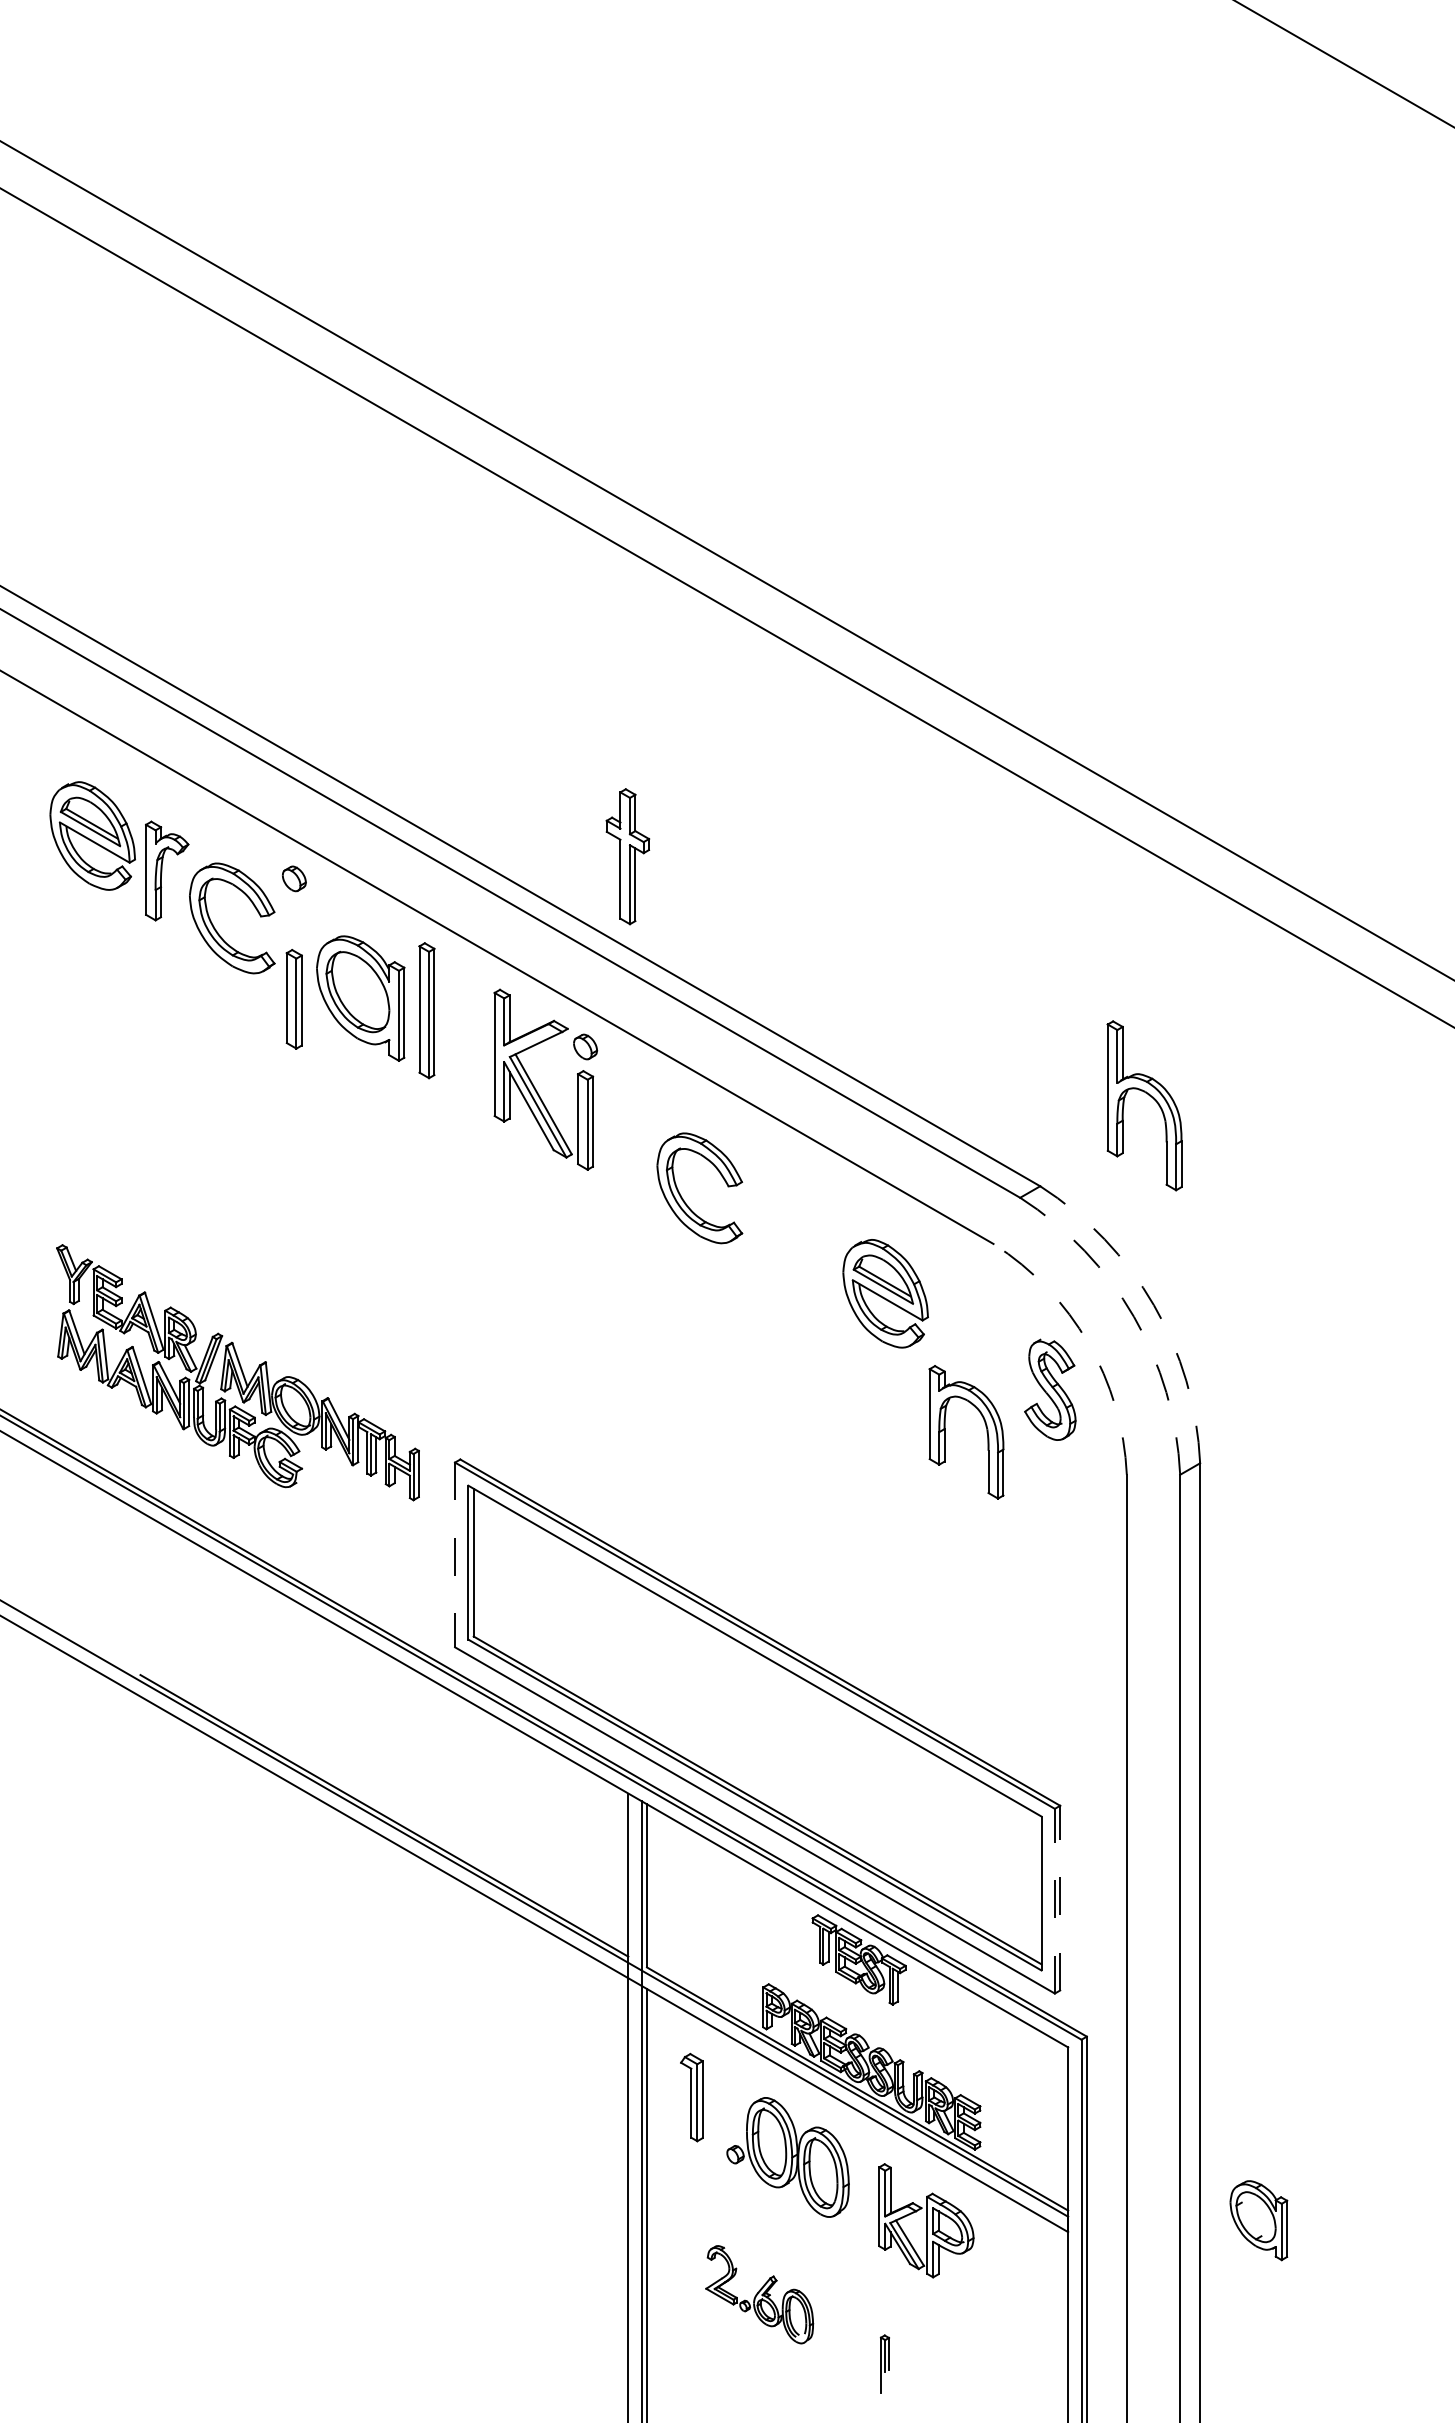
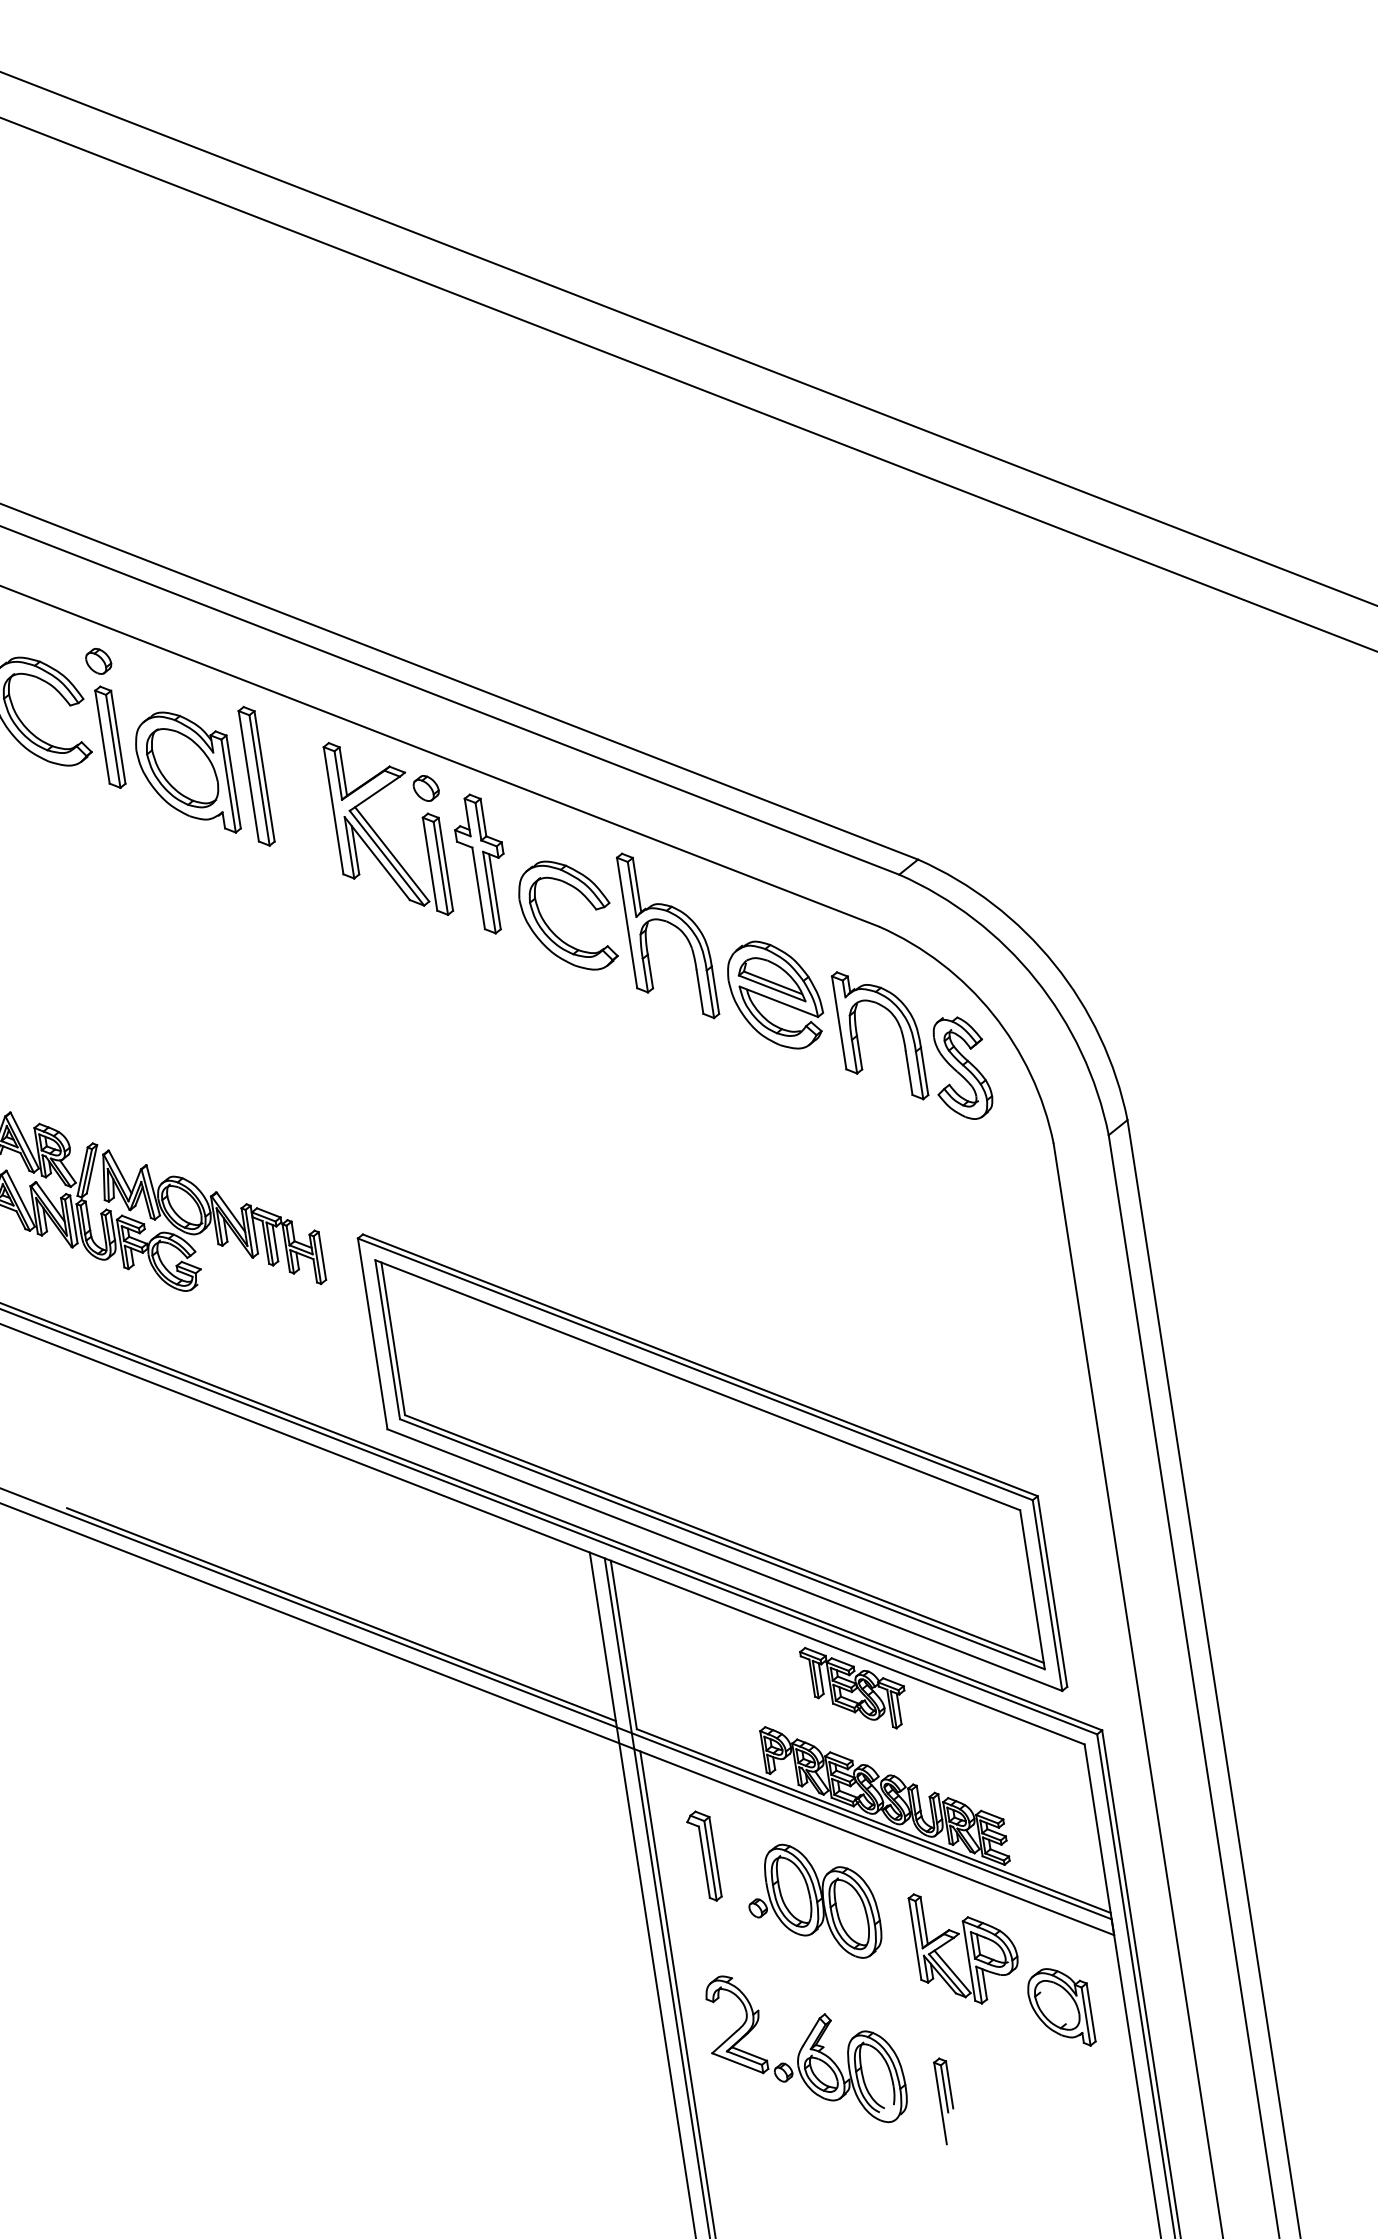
part: (627, 856) -> (482, 863), moved
part: (293, 999) -> (109, 737), moved
part: (1149, 1096) -> (671, 925), moved
arc: (1153, 1305) -> (1054, 964), dashed -> solid
arc: (1133, 1316) -> (1035, 979), dashed -> solid
arc: (1088, 1343) -> (993, 1014), dashed -> solid
part: (985, 1426) -> (898, 1026), moved
line: (455, 1555) -> (373, 1334), dashed -> solid
line: (1060, 1897) -> (1052, 1590), dashed -> solid
line: (1054, 1900) -> (1047, 1594), dashed -> solid
part: (1258, 2220) -> (1060, 2008), moved
part: (759, 2294) -> (805, 2048), size x1.67
part: (884, 2363) -> (945, 2100), size x1.43

